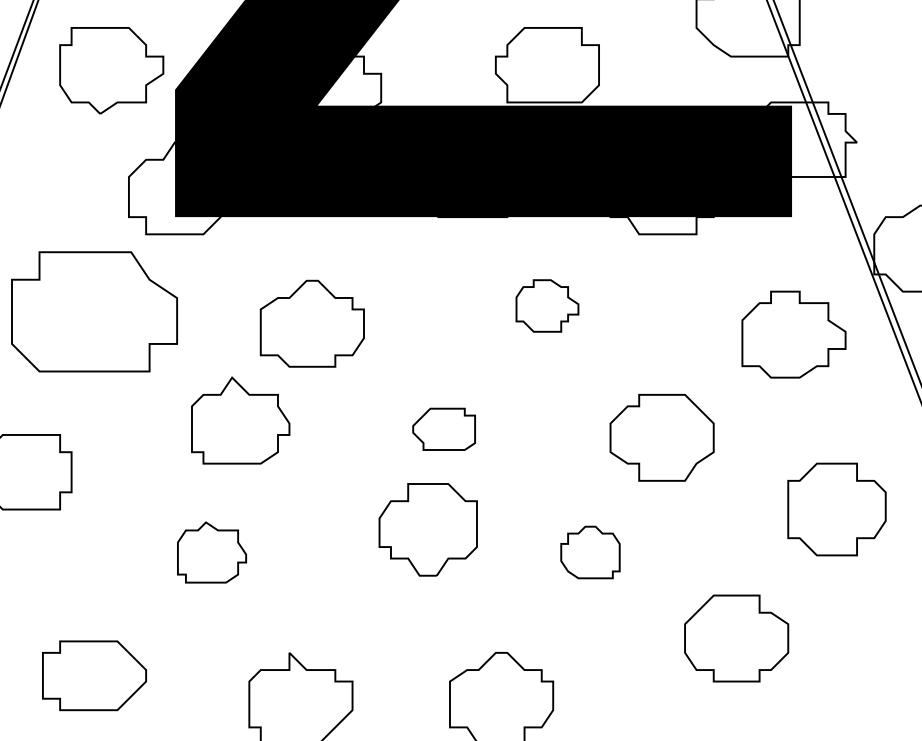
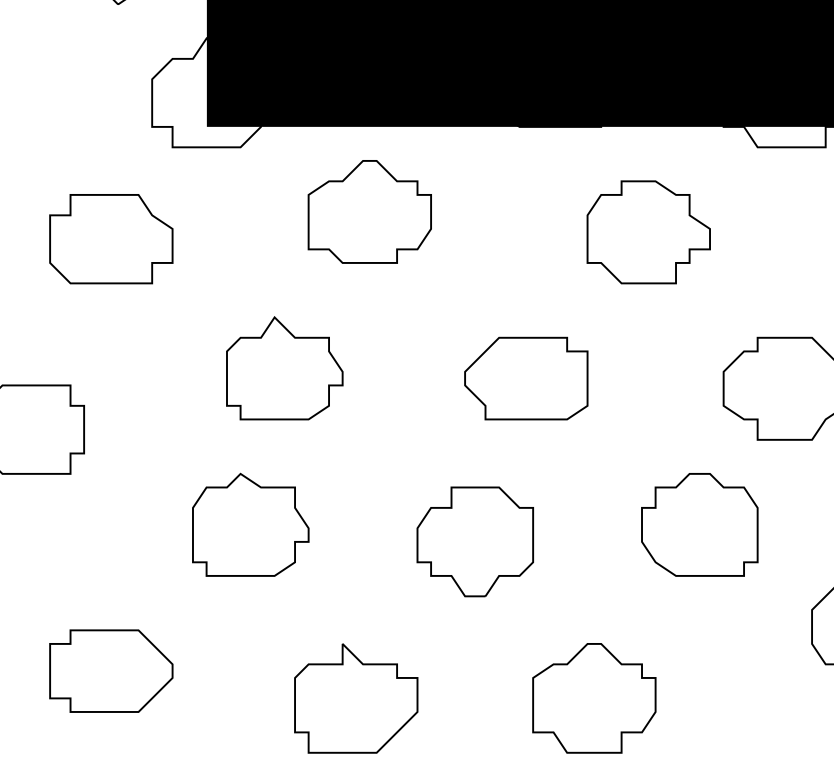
part: (547, 305) -> (648, 231), size x1.67
part: (94, 311) -> (111, 238), size x0.62
part: (311, 323) -> (368, 211), moved
part: (443, 429) -> (525, 378), size x1.67
part: (427, 529) -> (474, 541), moved
part: (211, 552) -> (250, 524), size x1.43
part: (590, 552) -> (699, 524), size x1.67

